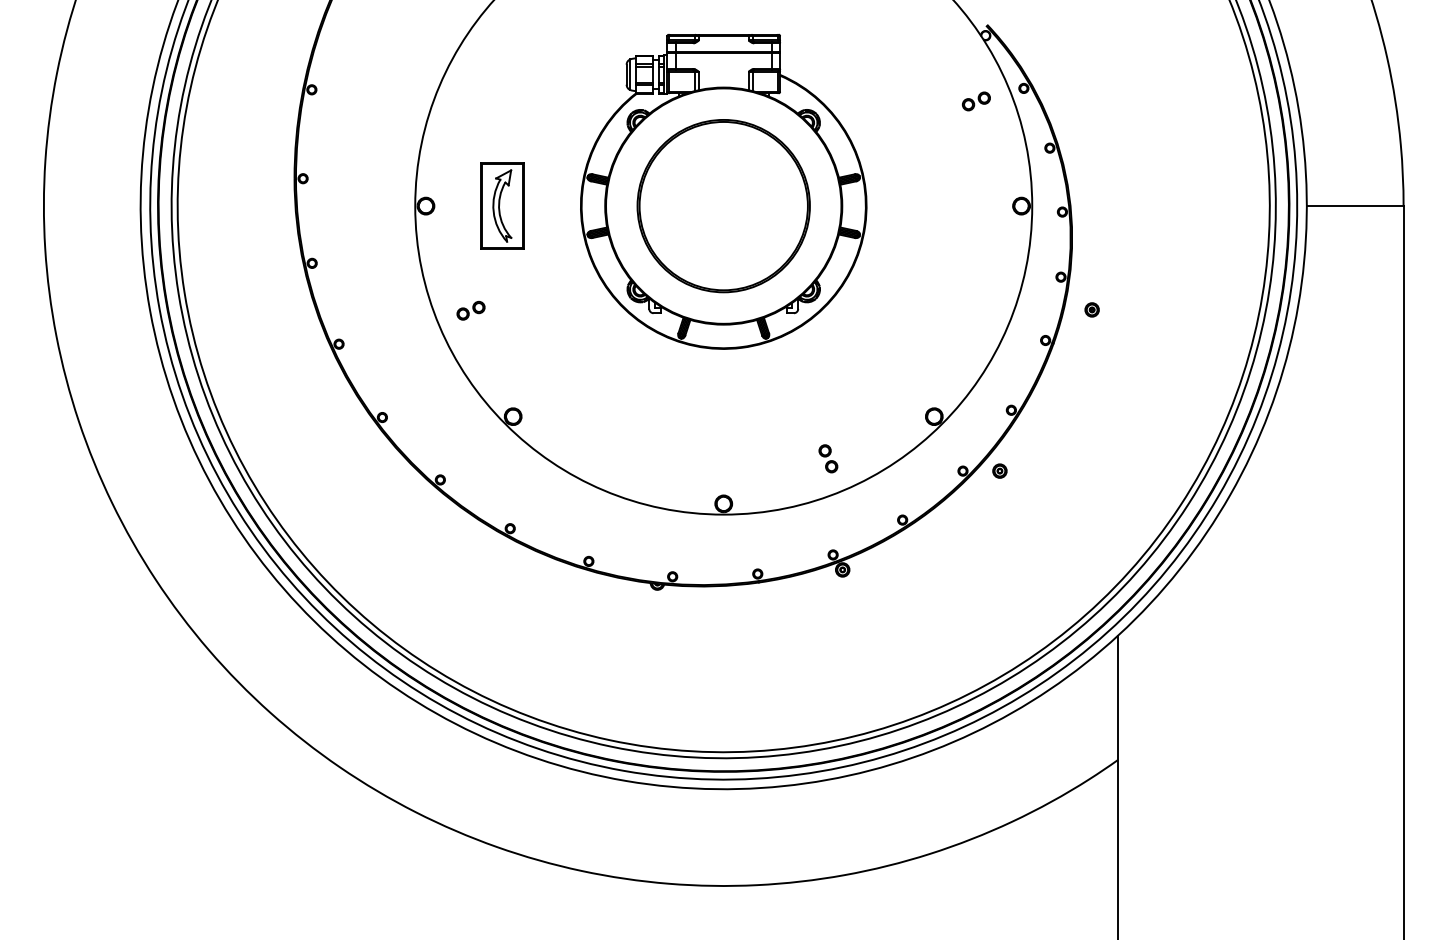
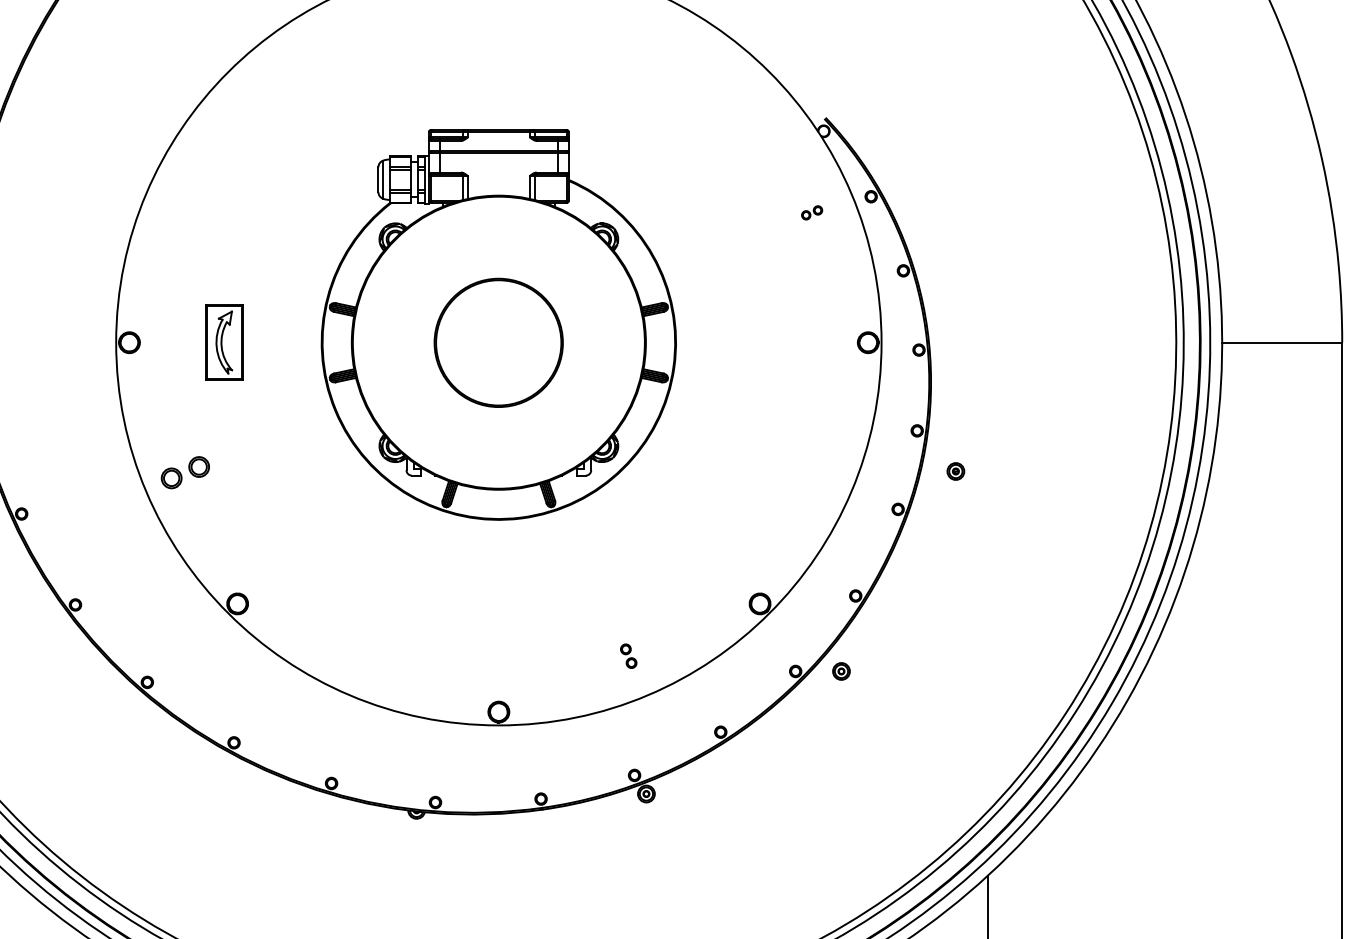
part: (975, 101) -> (811, 212), size x0.6
part: (502, 205) -> (224, 341), size x0.7
part: (723, 206) -> (498, 343), size x0.6
part: (470, 310) -> (184, 472), size x1.4
part: (828, 458) -> (628, 655), size x0.7

